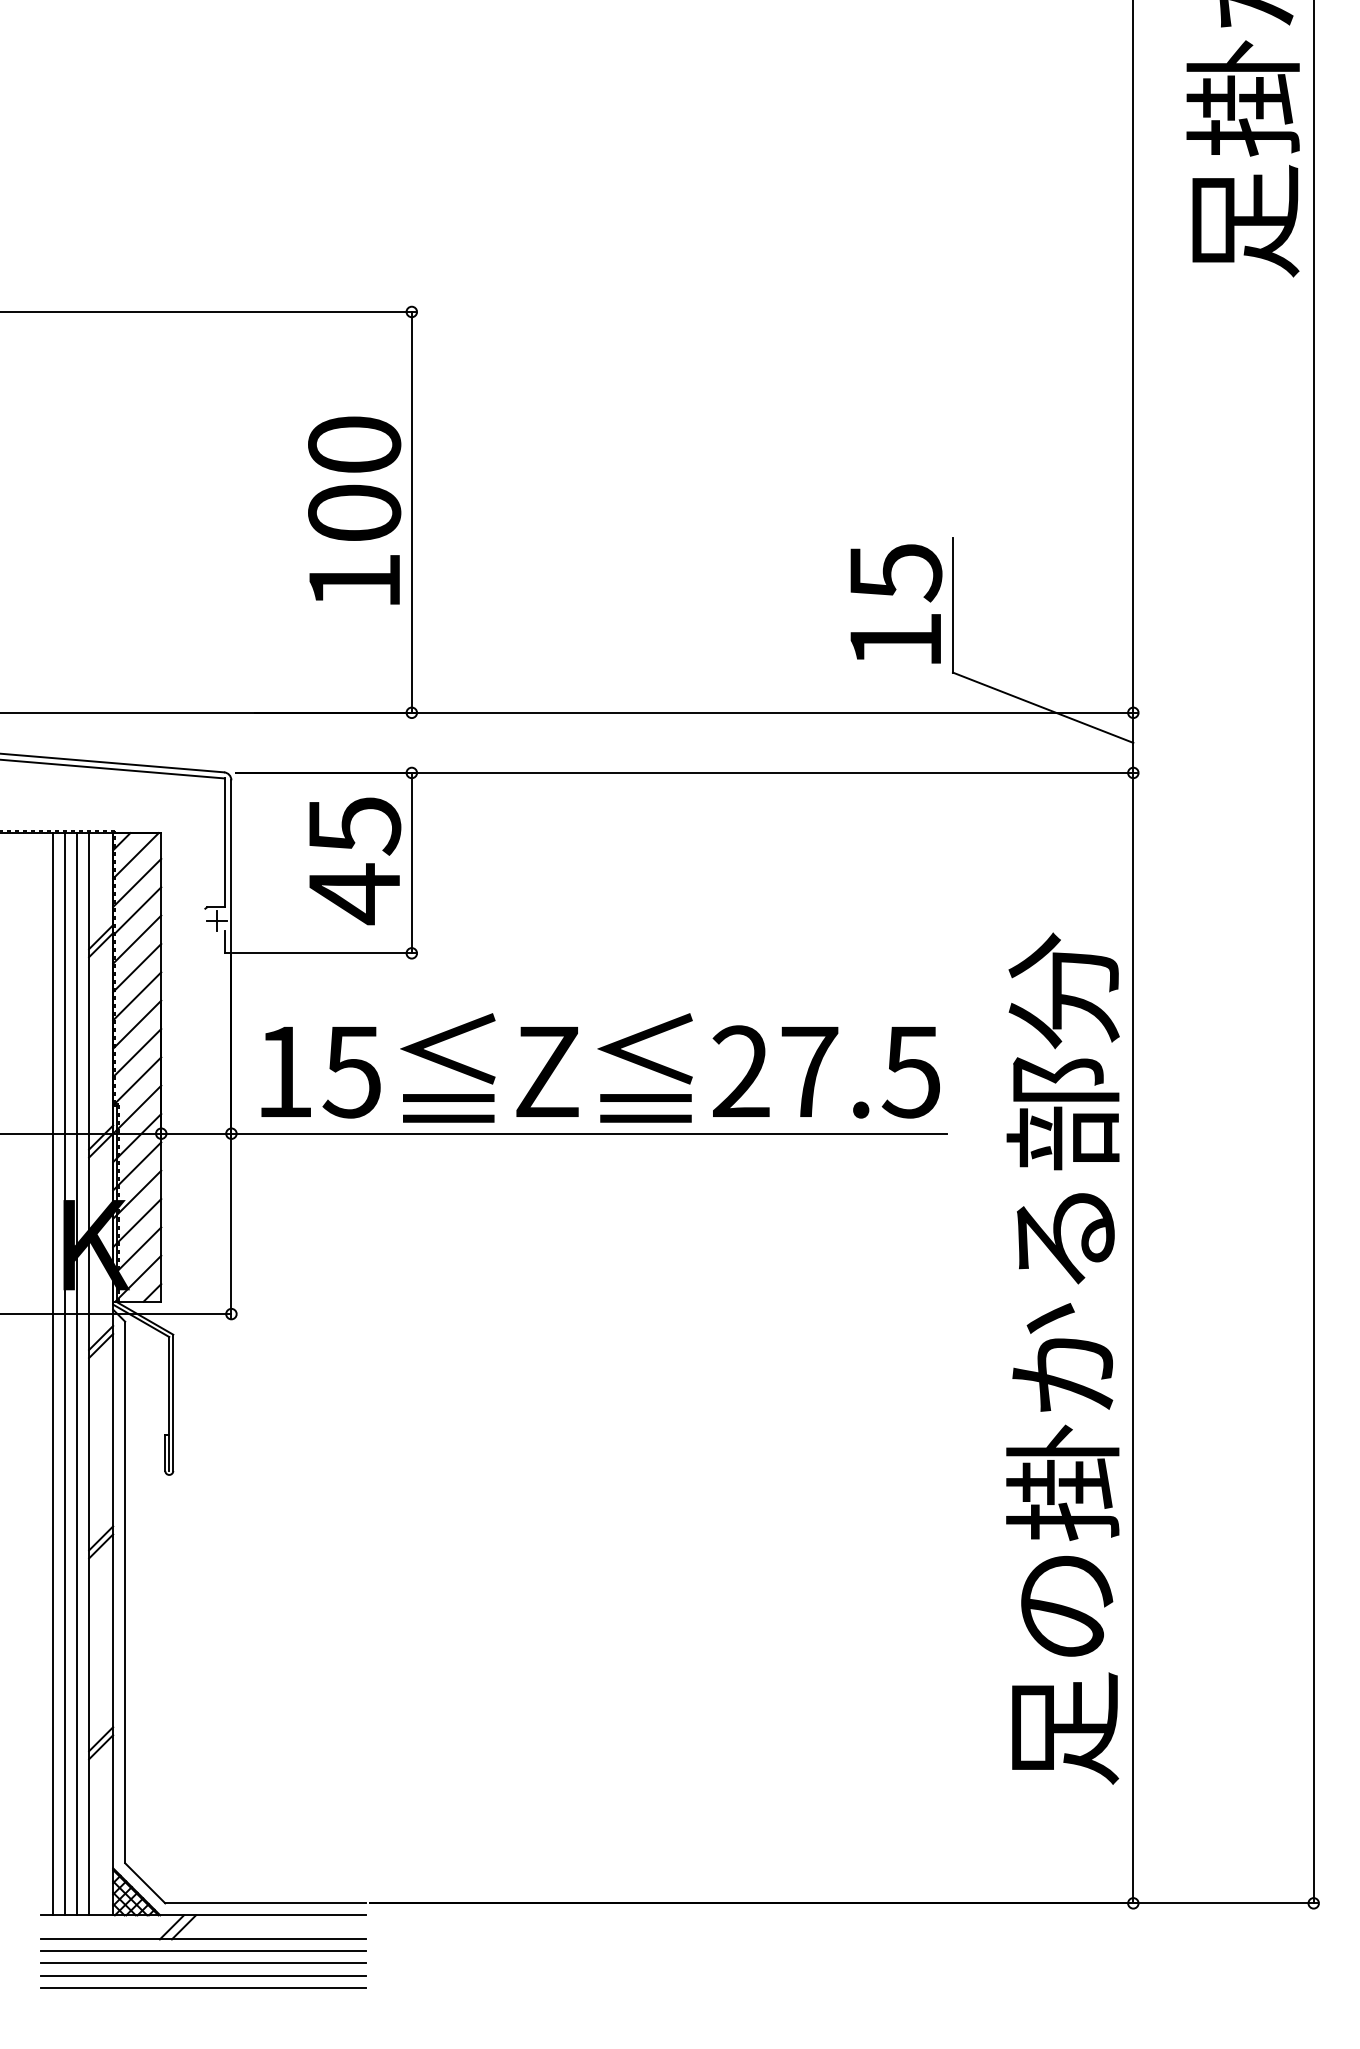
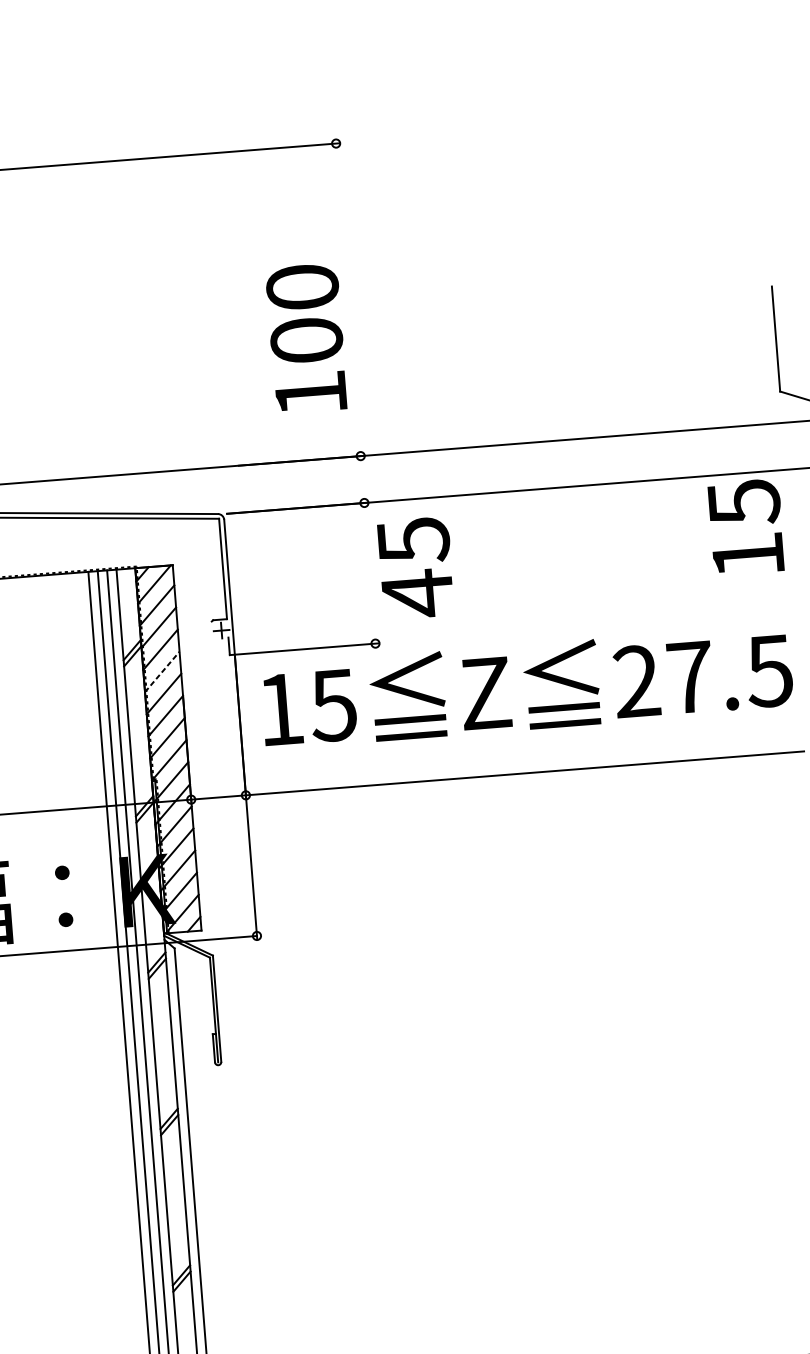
text: (354, 510) -> (306, 338), moved
line: (411, 511) -> (348, 299), removed
text: (896, 603) -> (746, 526), moved
text: (355, 861) -> (416, 568), moved
line: (411, 862) -> (369, 572), removed
line: (137, 967) -> (162, 671), solid -> dashed
text: (600, 1067) -> (526, 686), moved

